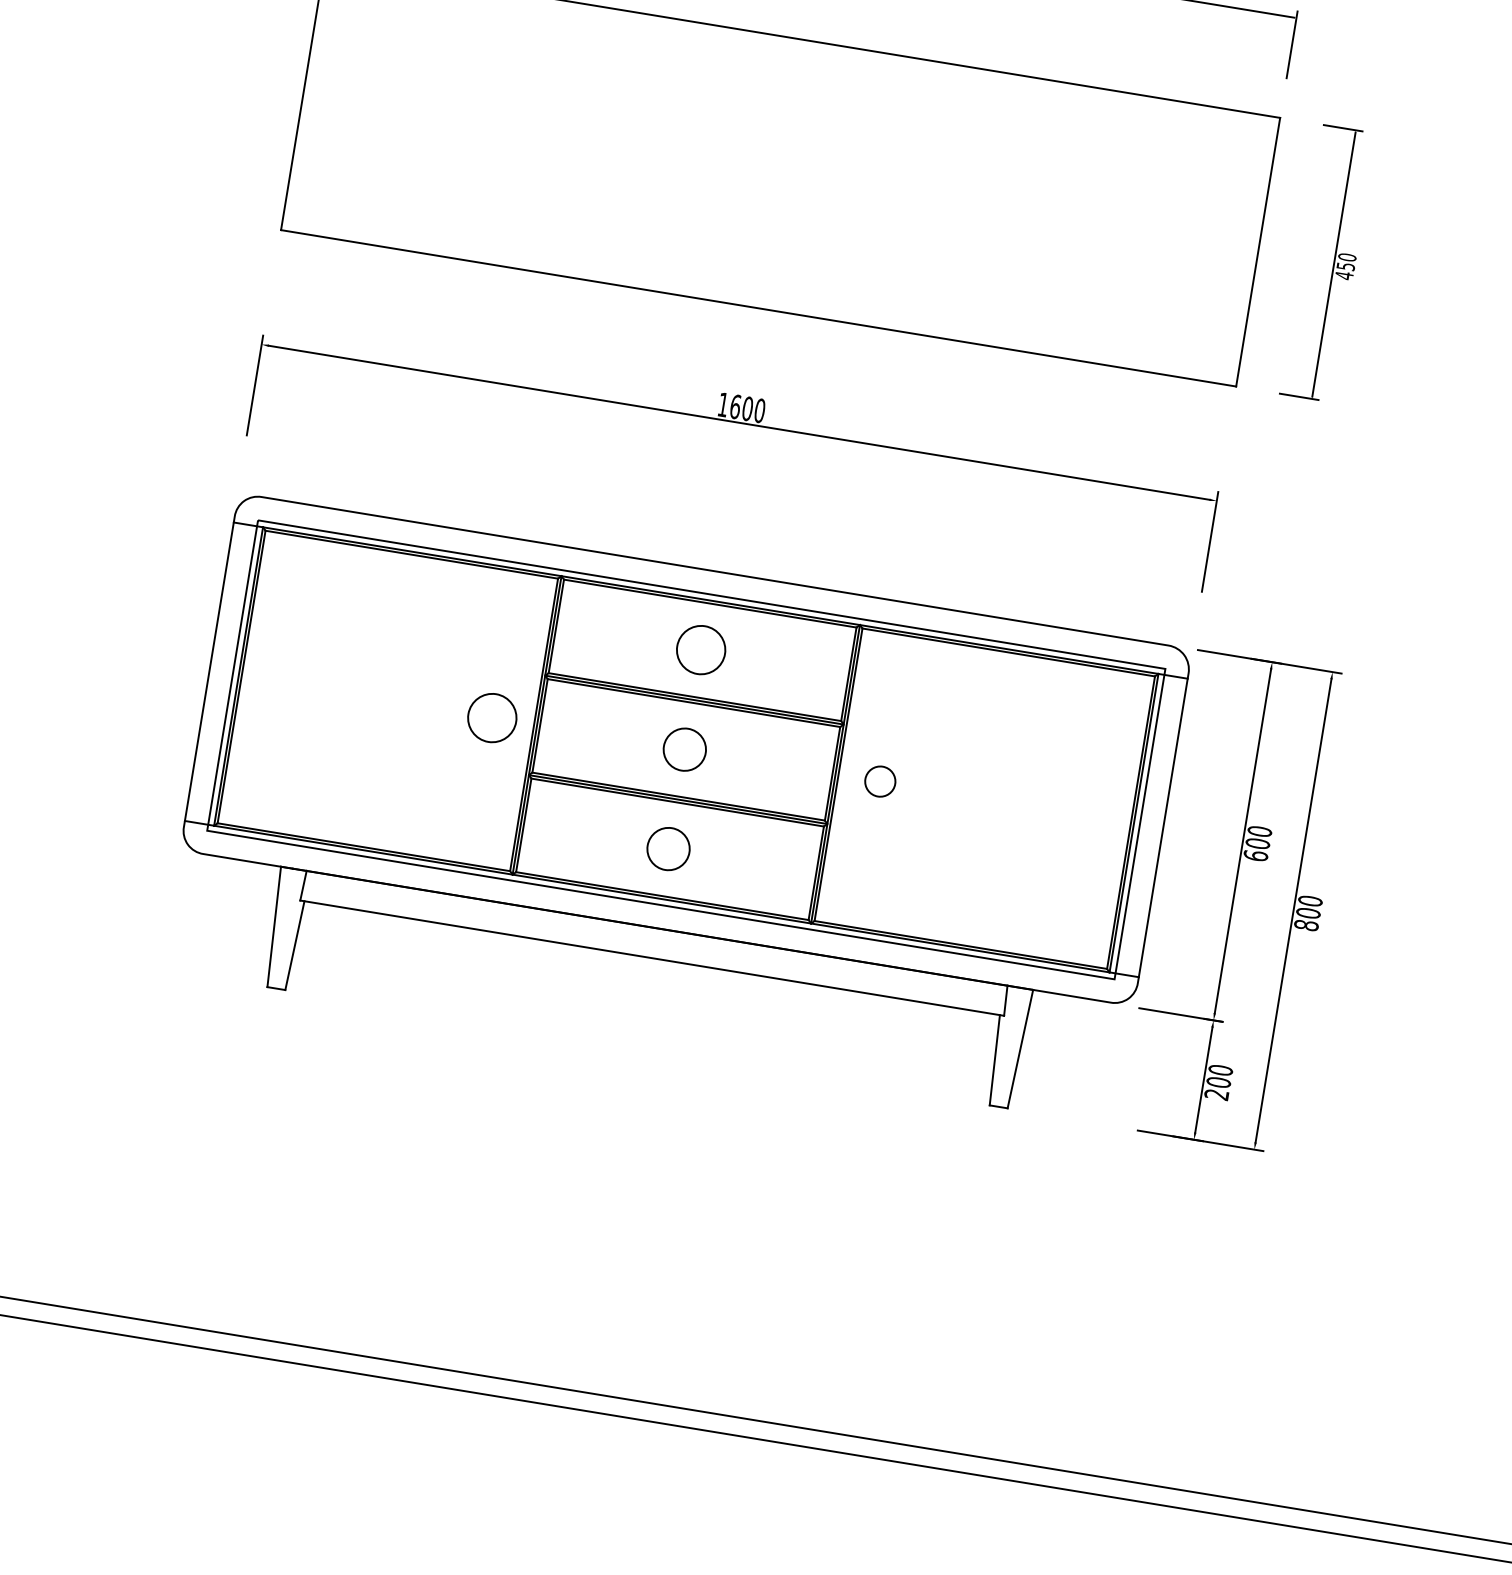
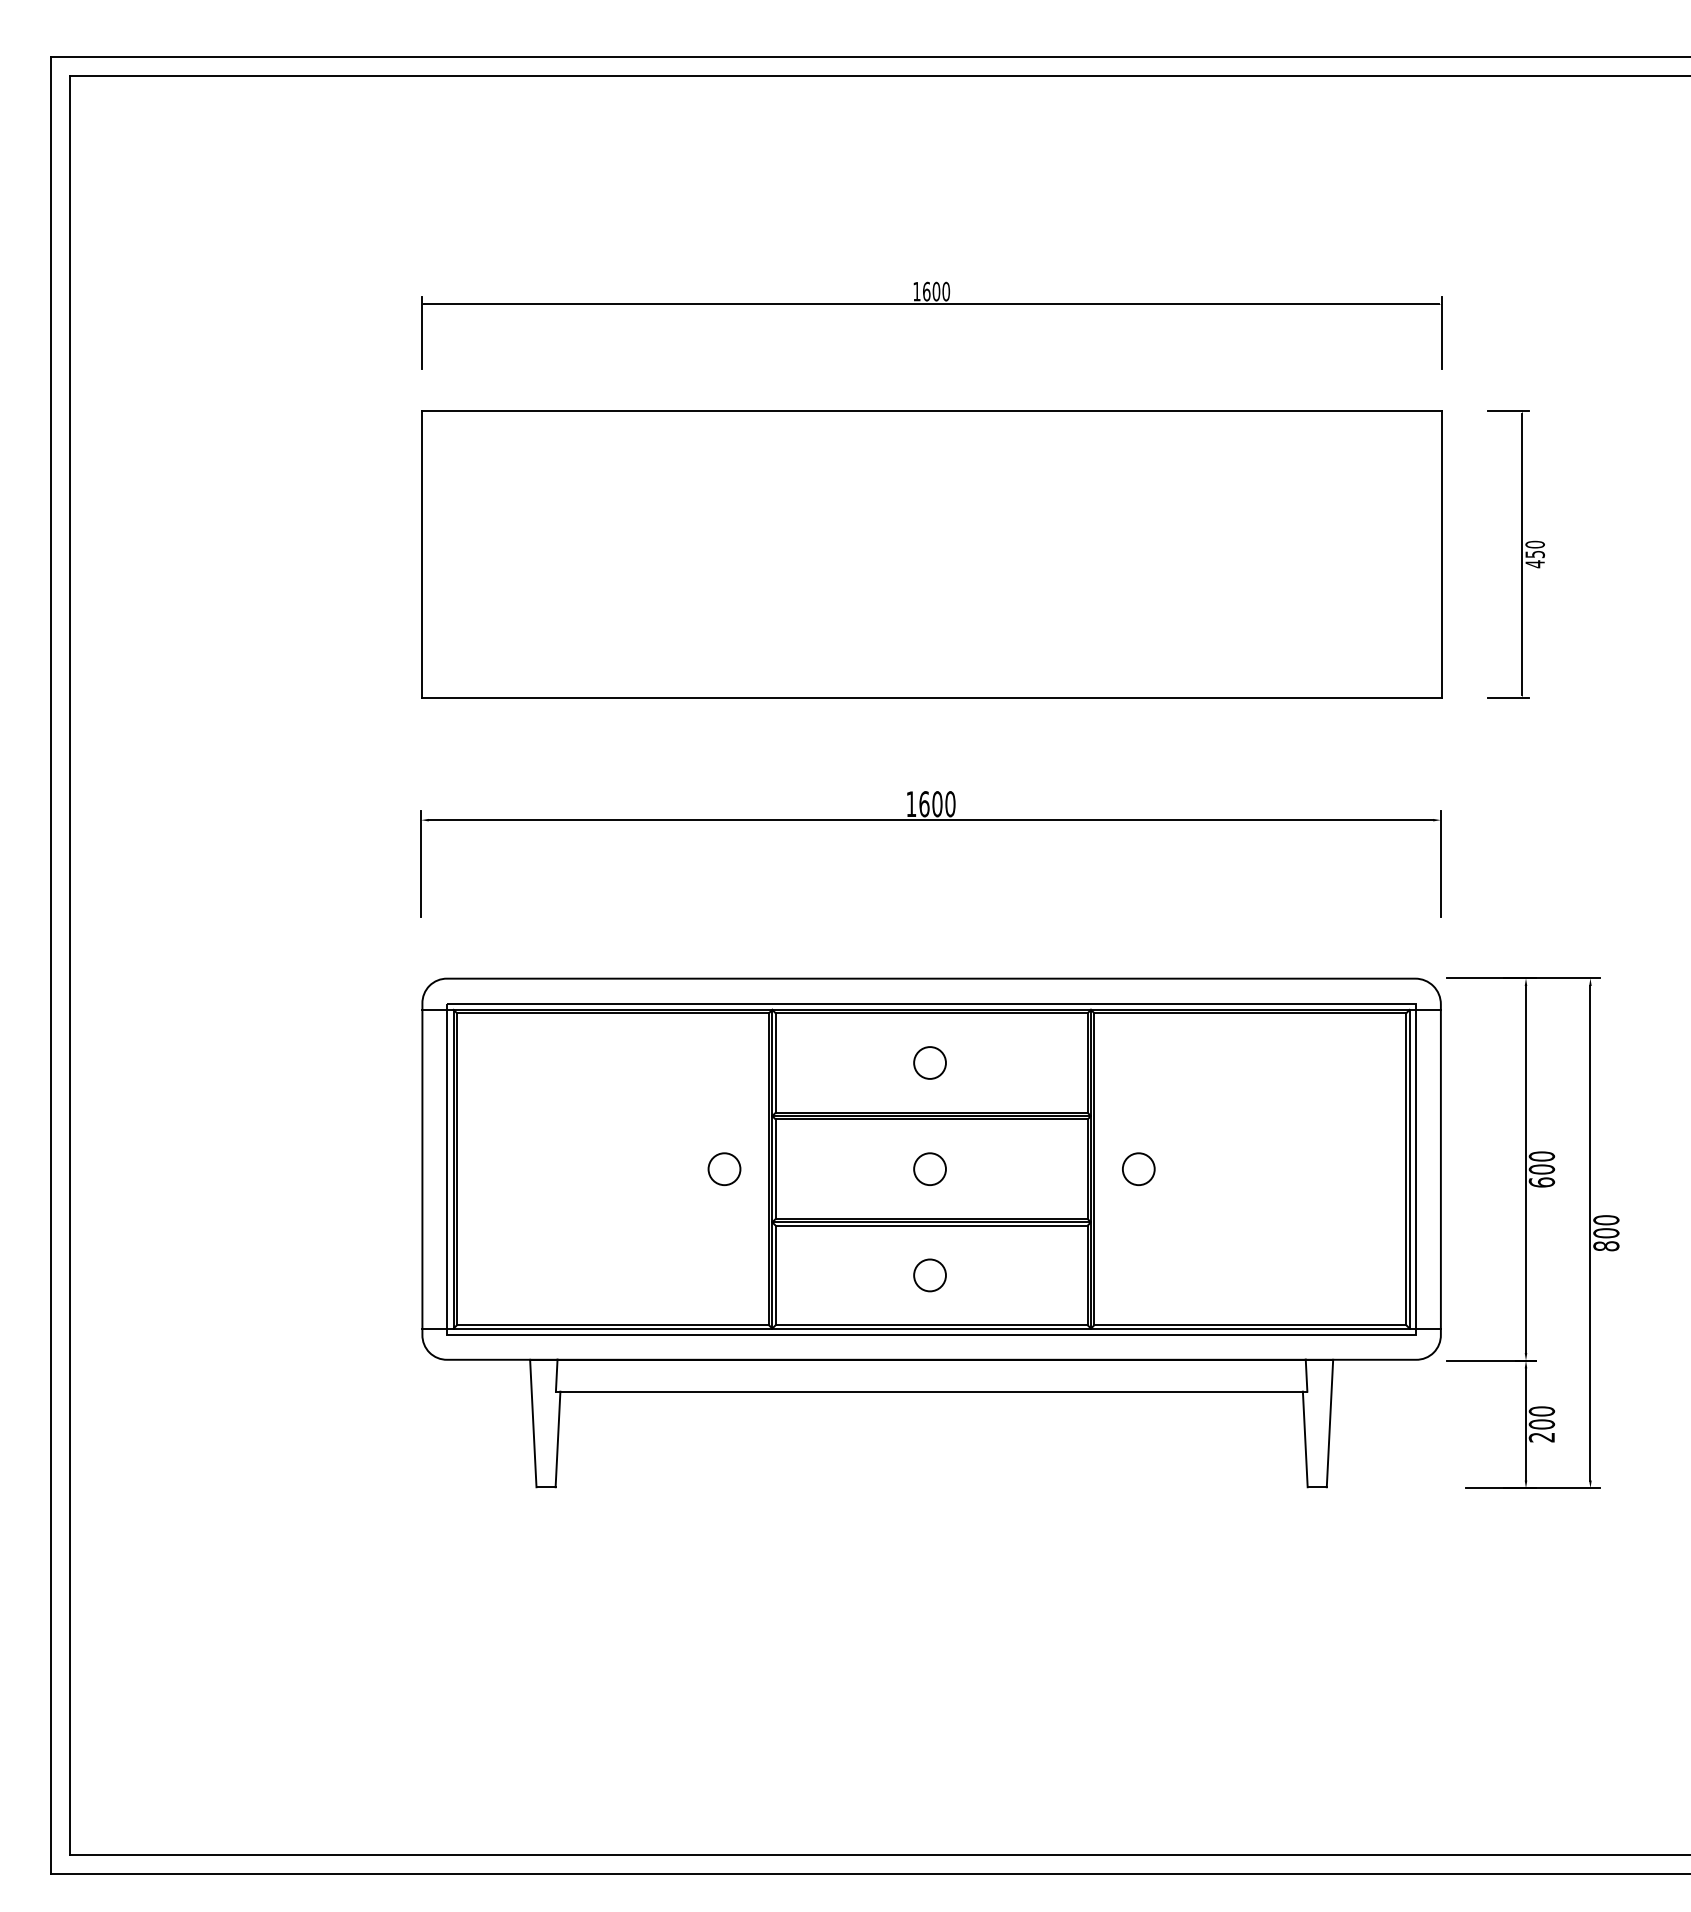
circle: (700, 649) -> (929, 1062), size x0.62
circle: (492, 718) -> (724, 1169), size x0.62
circle: (684, 748) -> (929, 1168), size x0.71
circle: (668, 849) -> (929, 1275), size x0.71

